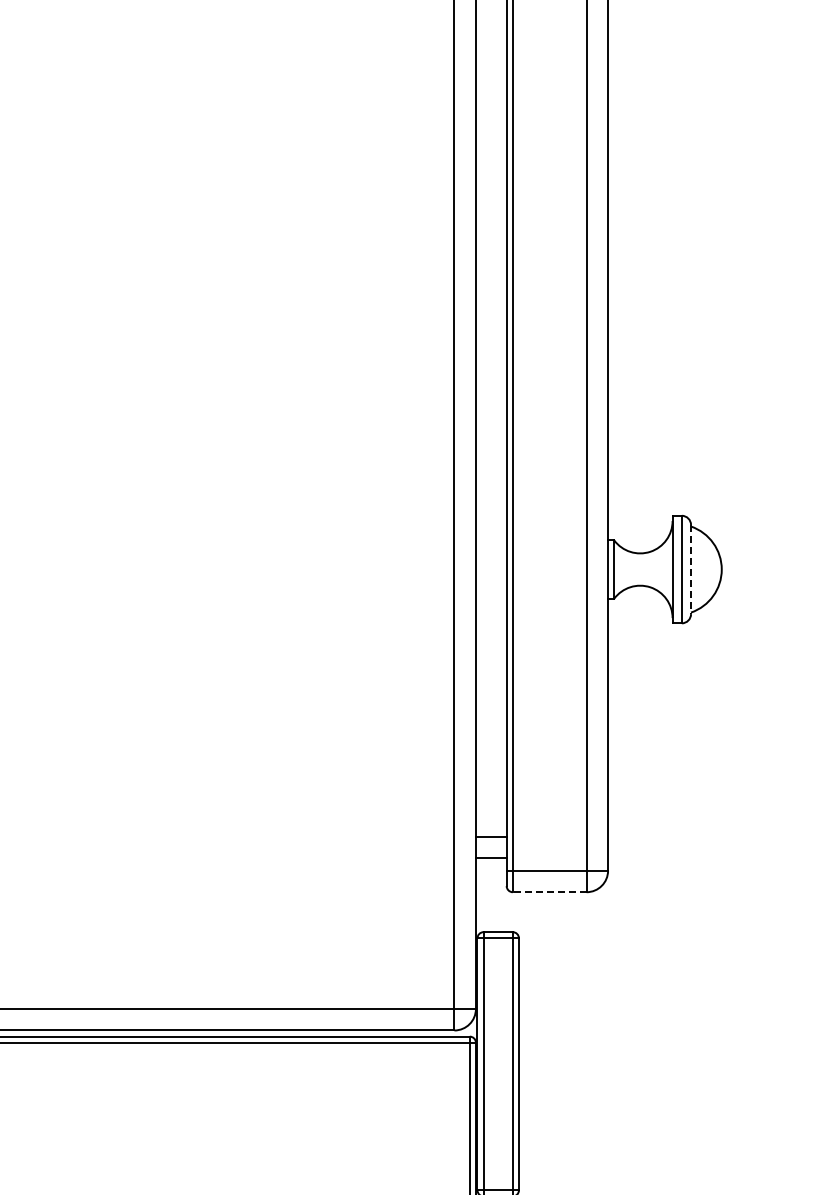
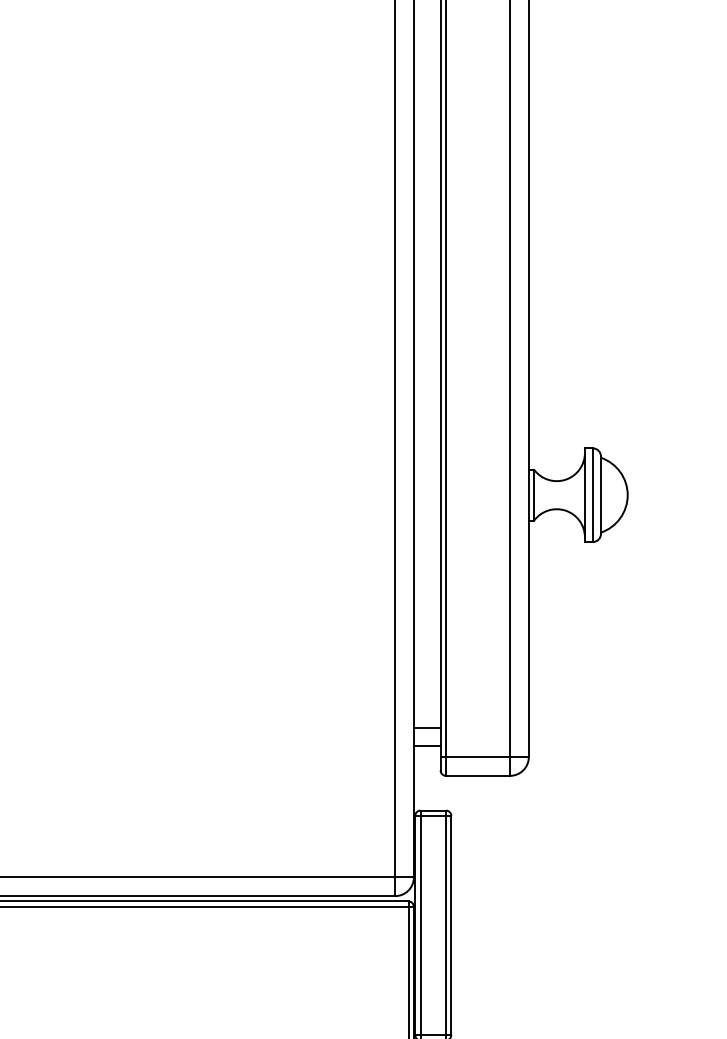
line: (691, 569) -> (601, 495), dashed -> solid
line: (549, 892) -> (477, 776), dashed -> solid

